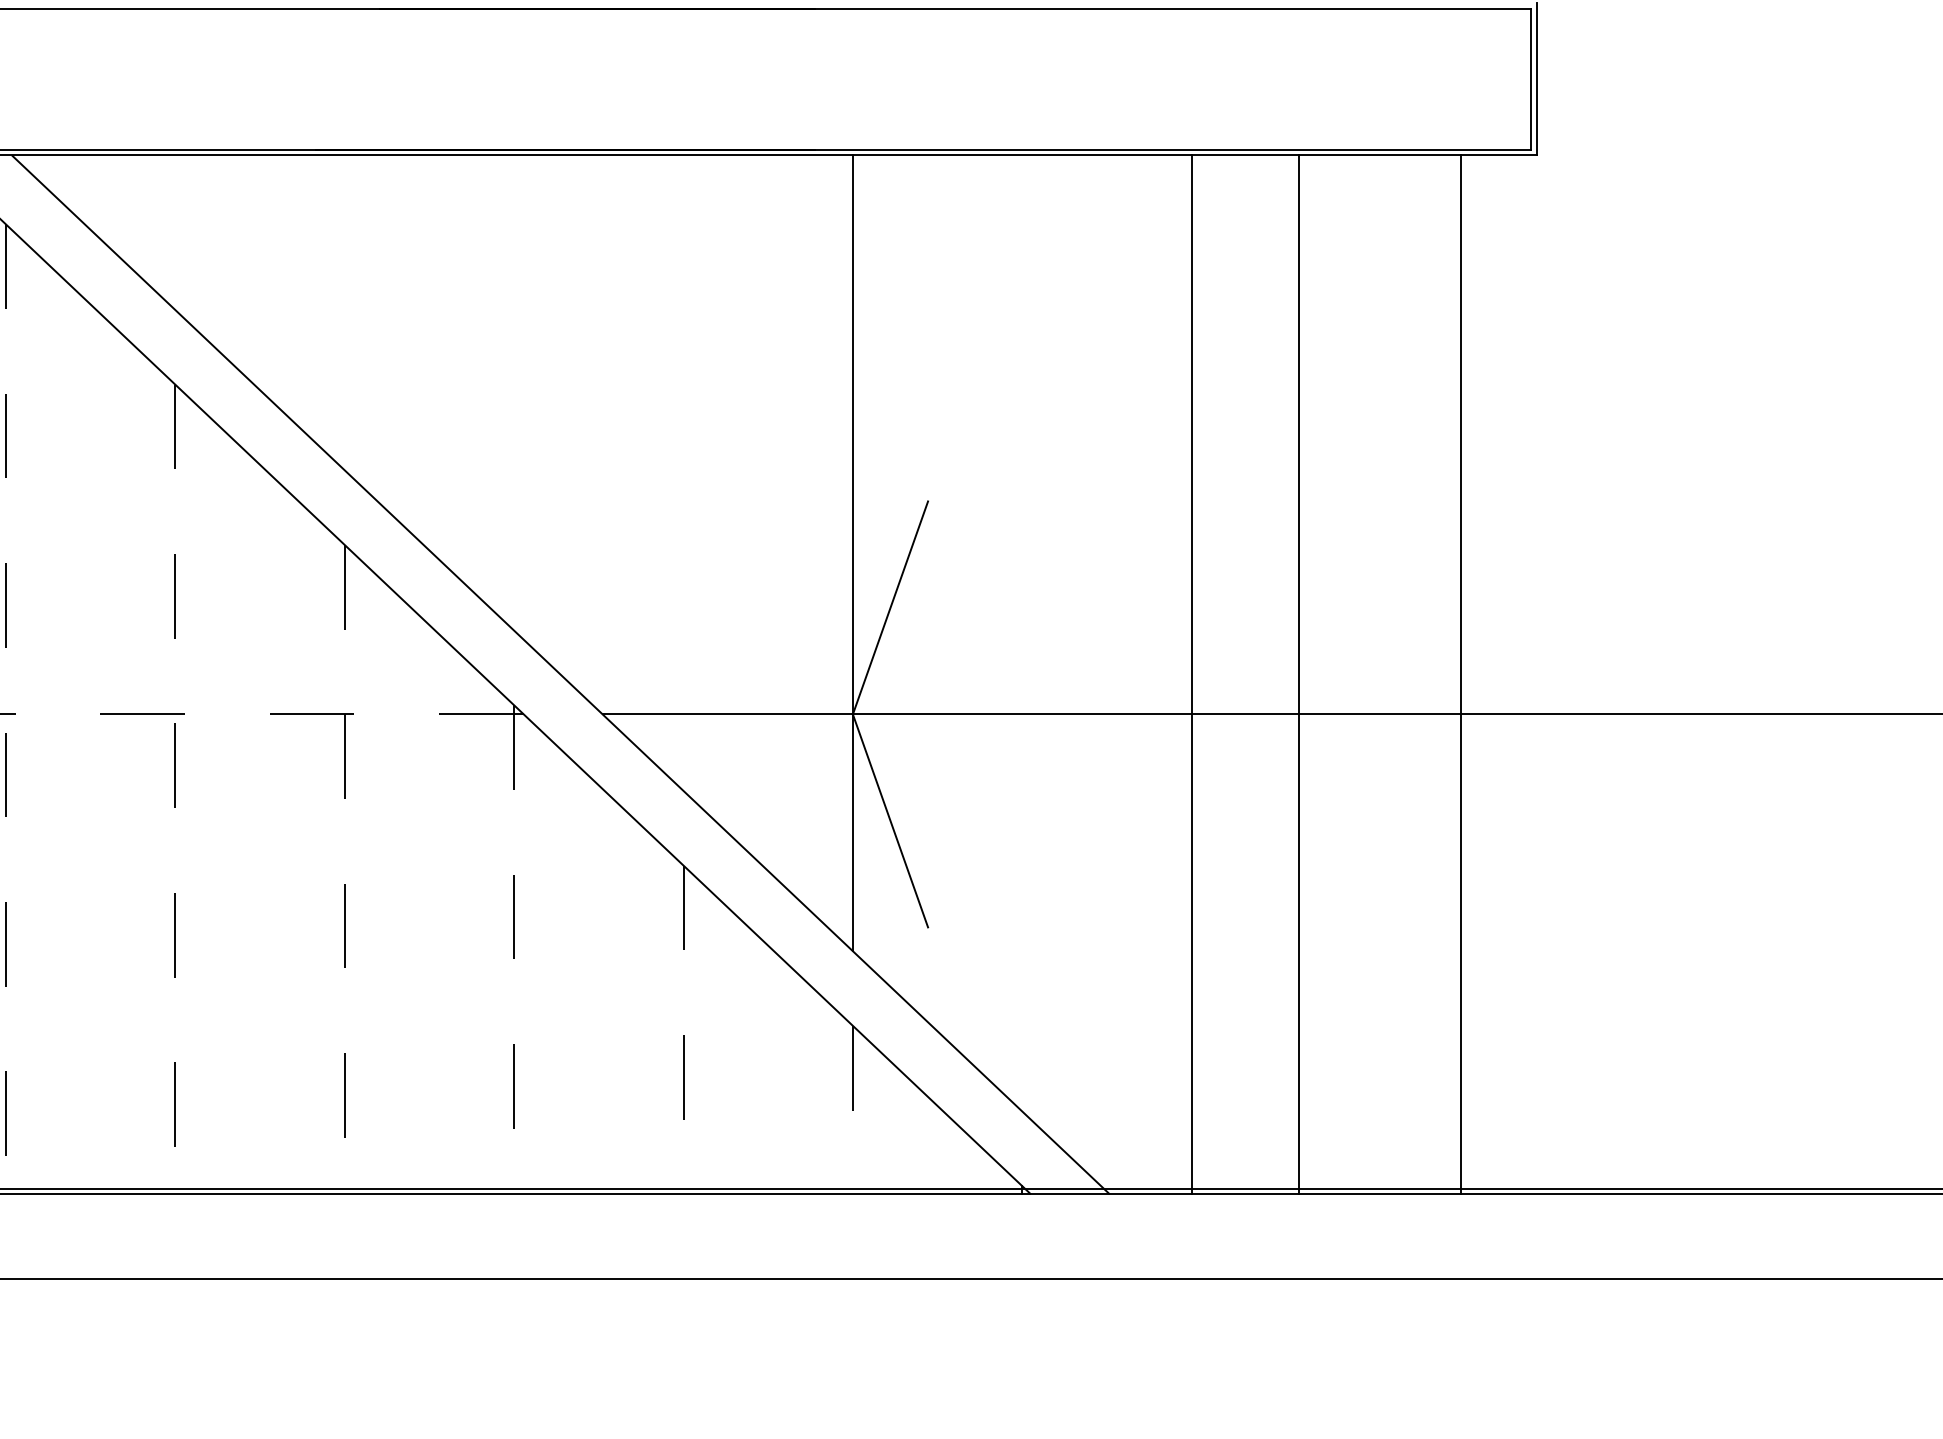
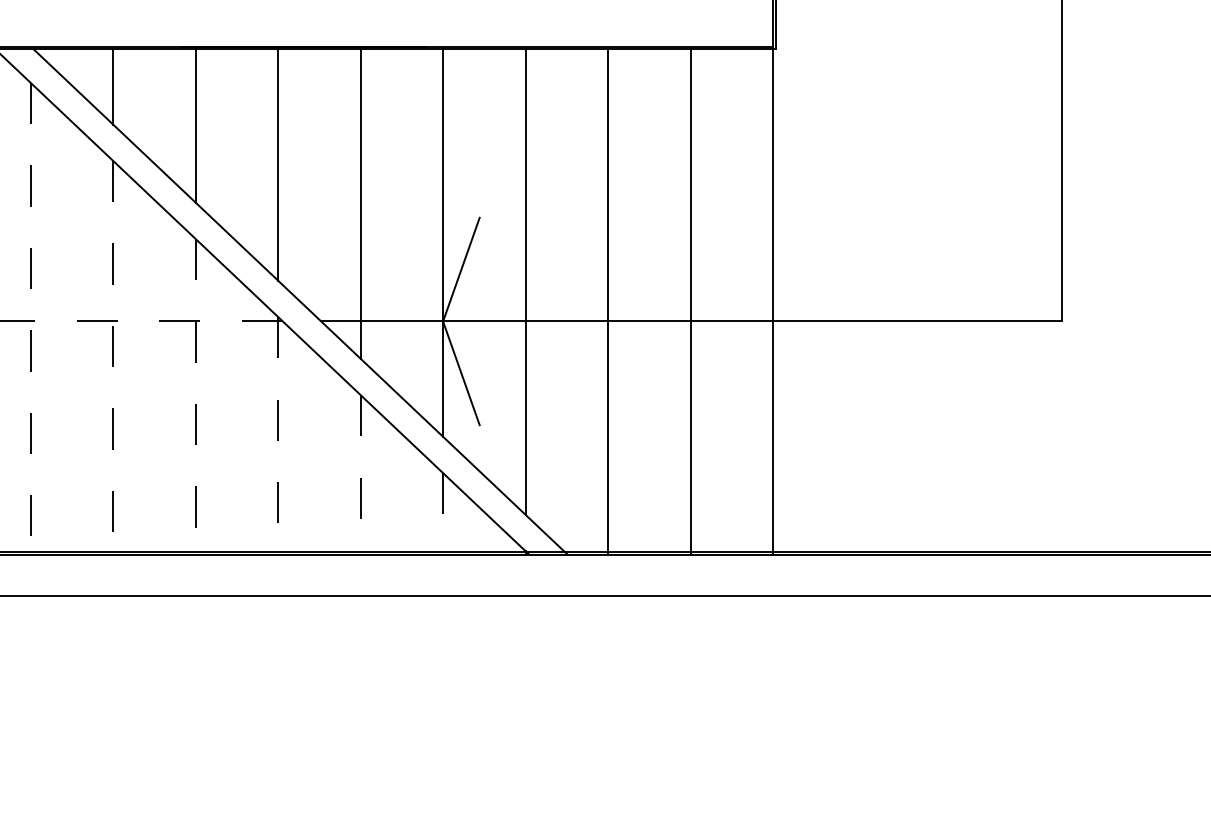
line: (175, 231) -> (113, 86), added
line: (344, 311) -> (195, 125), added
line: (514, 391) -> (278, 164), added
line: (683, 472) -> (360, 203), added
line: (1022, 632) -> (525, 281), added
line: (1299, 675) -> (690, 302), moved
line: (1459, 675) -> (772, 302), moved

